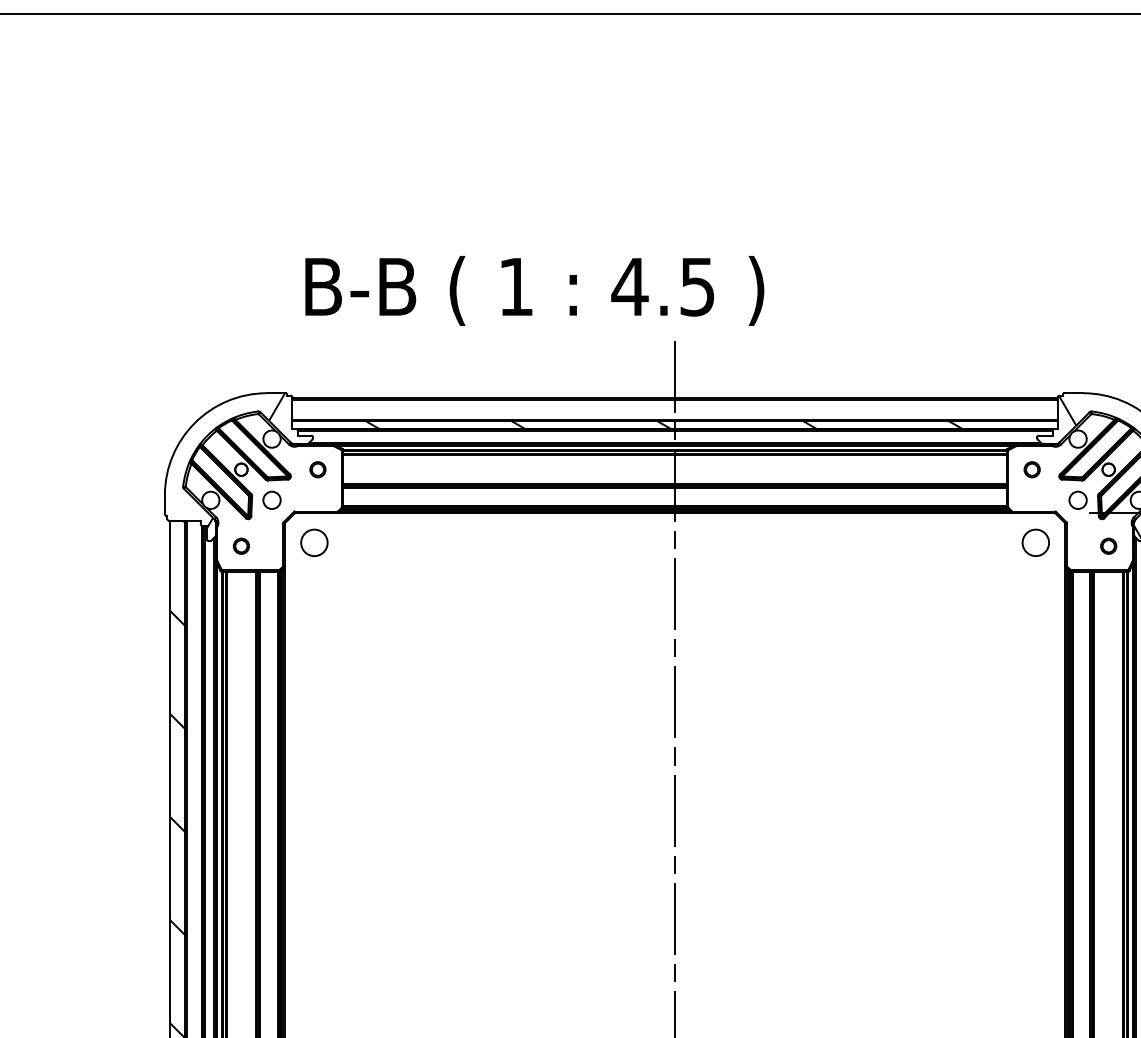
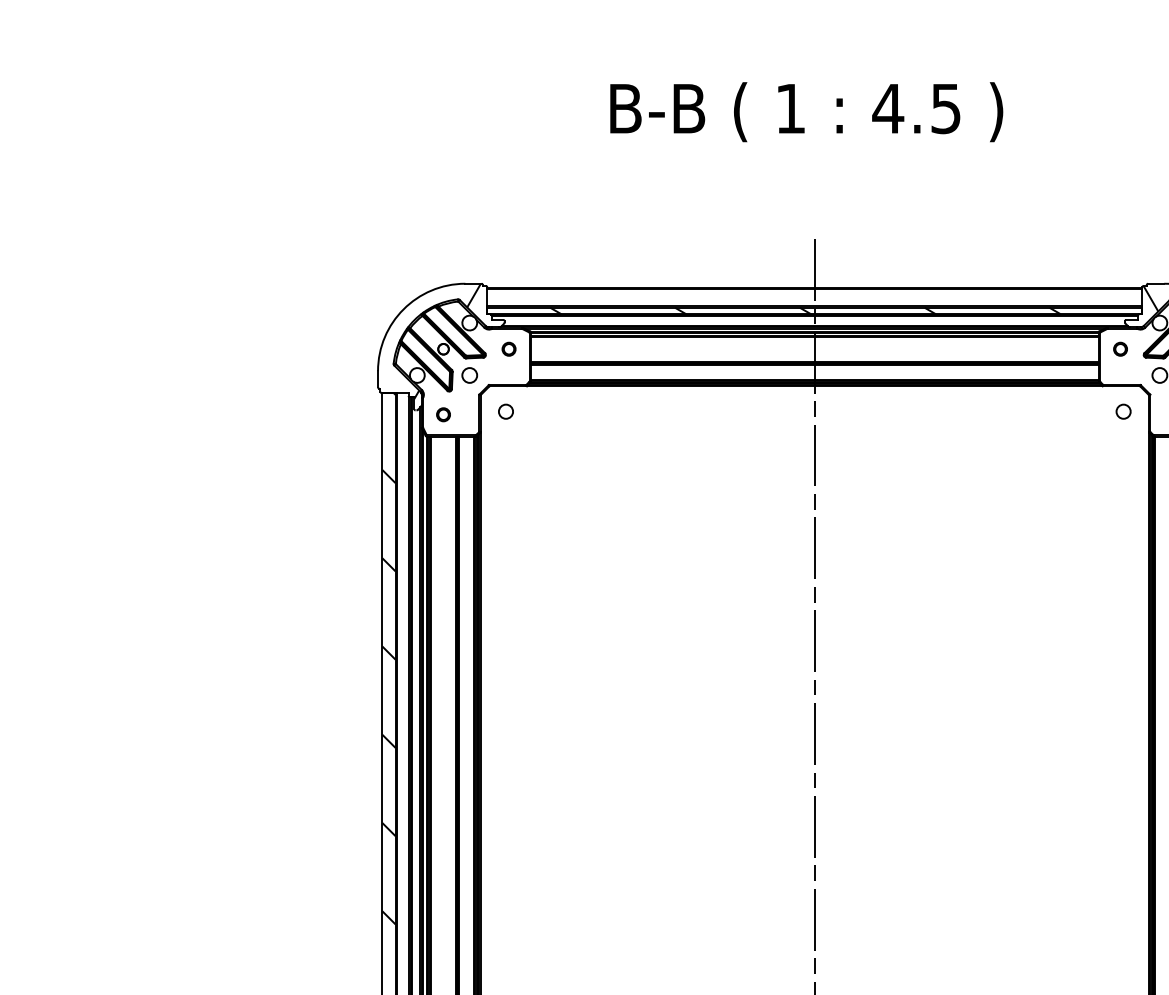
text: (534, 291) -> (806, 112), moved
circle: (313, 542) -> (505, 411), size x0.62
circle: (1035, 542) -> (1123, 411), size x0.62

